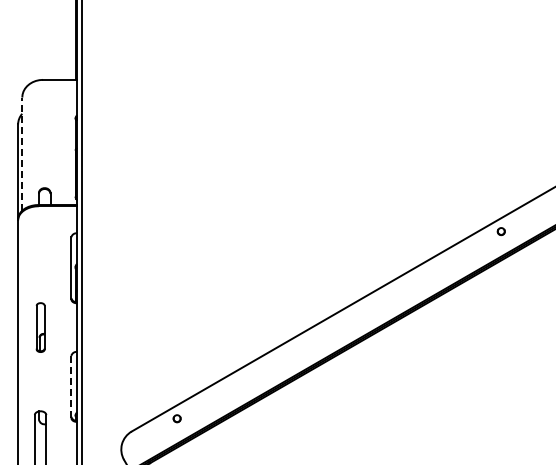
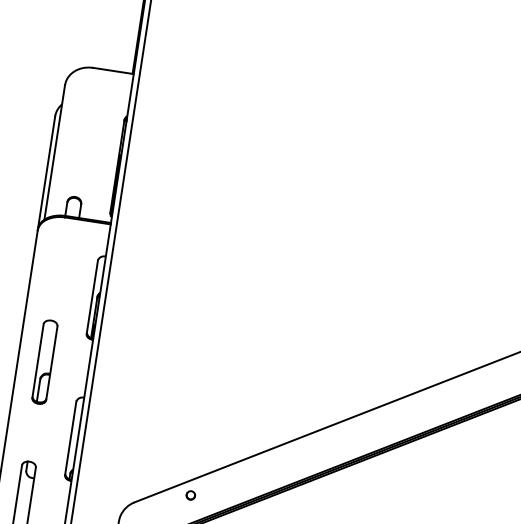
line: (22, 154) -> (54, 152), dashed -> solid
part: (40, 327) -> (44, 362), size x1.43
line: (71, 387) -> (70, 439), dashed -> solid

